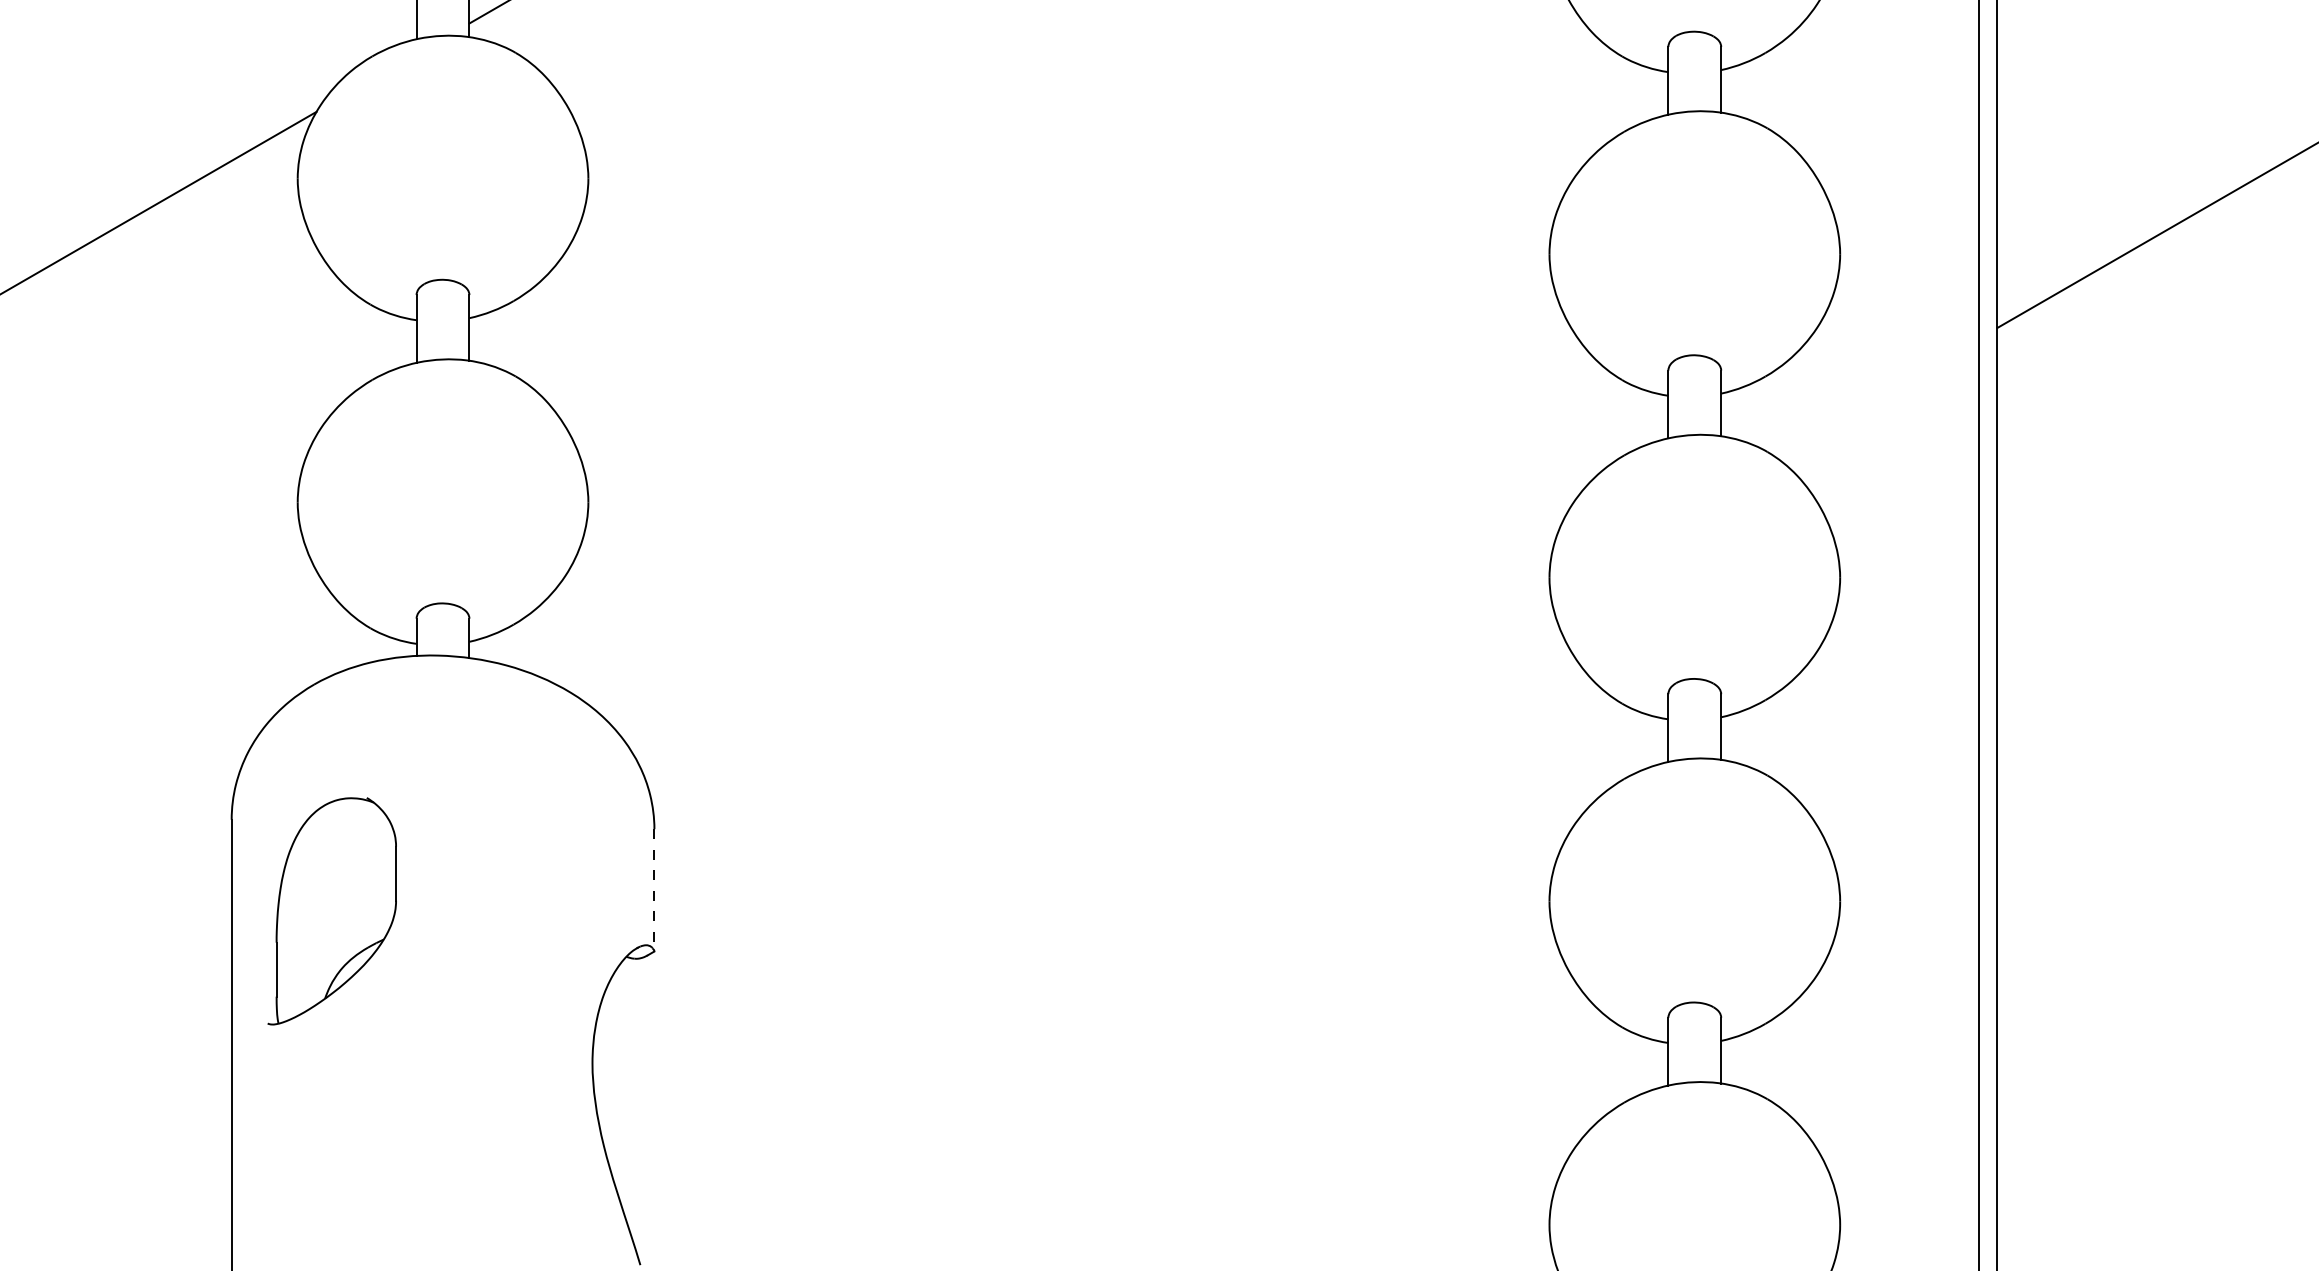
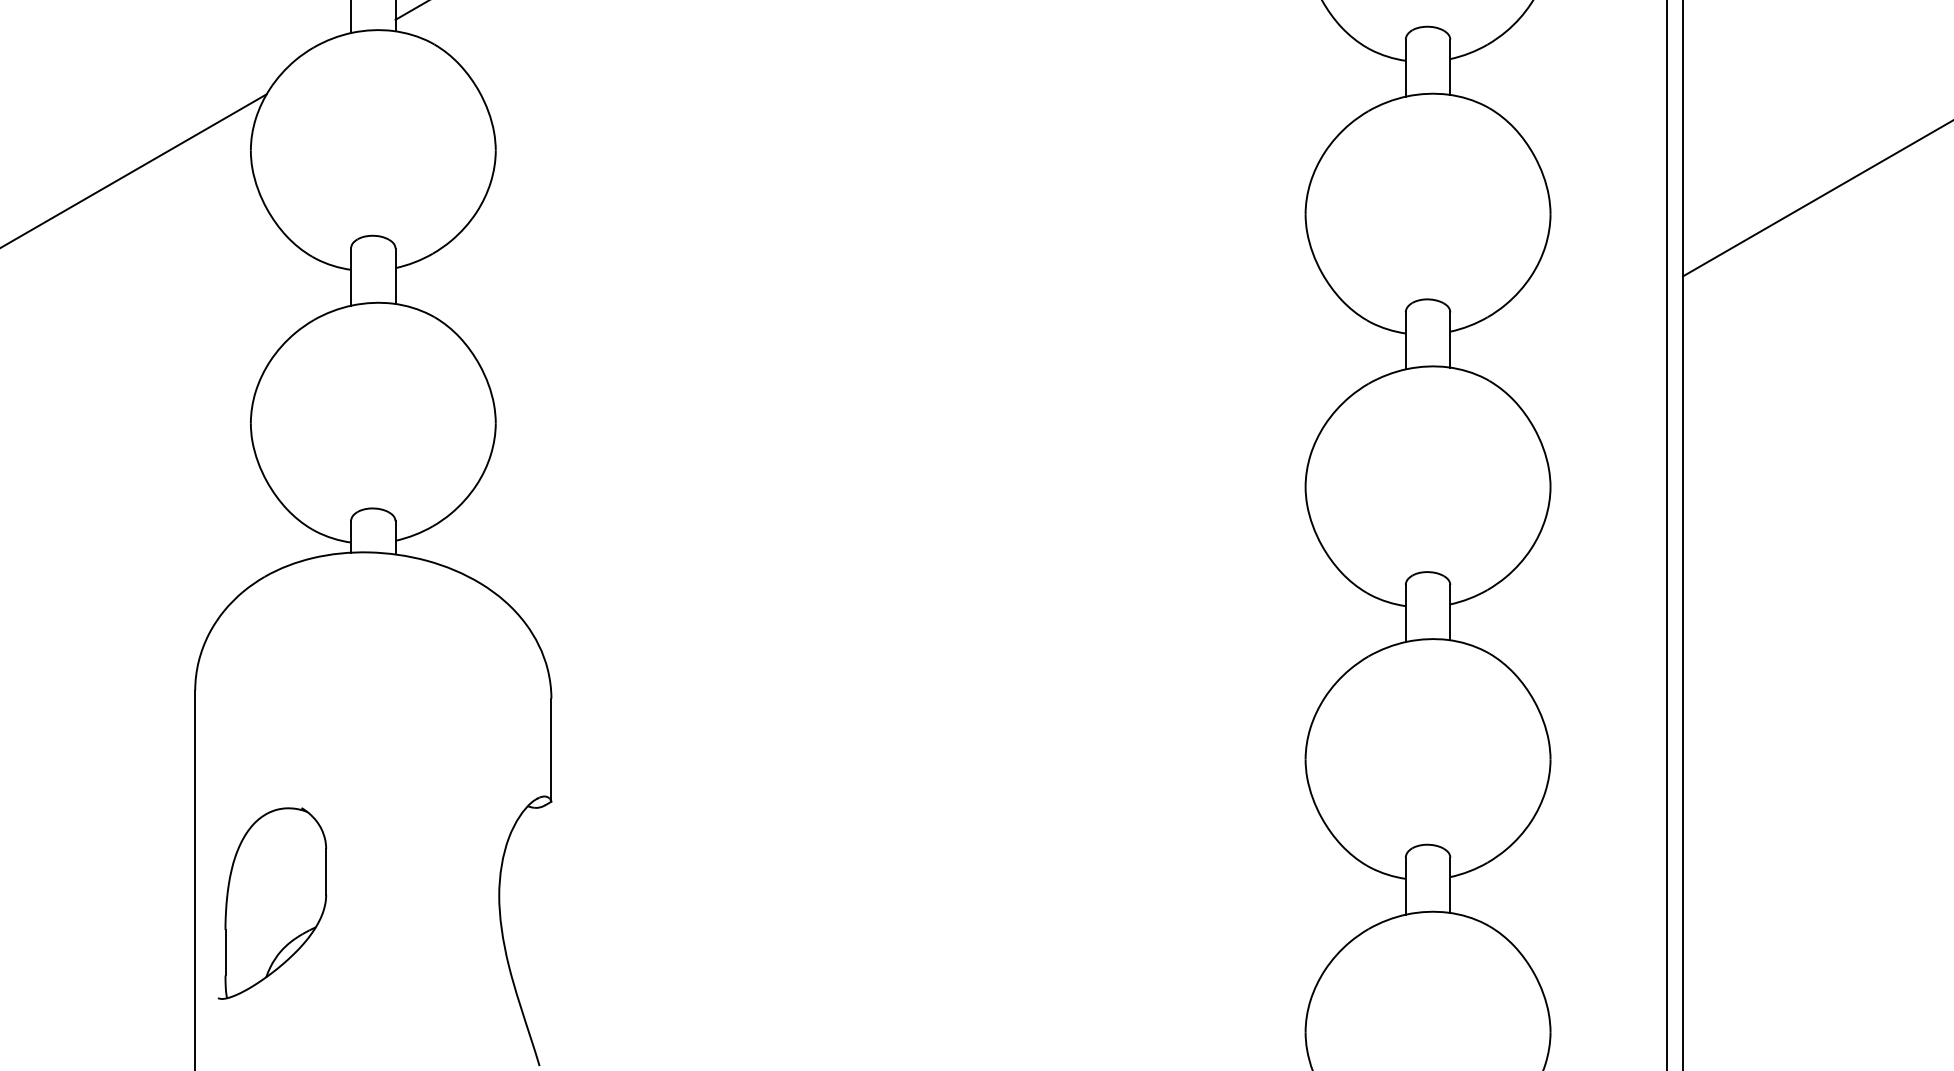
line: (654, 890) -> (551, 750), dashed -> solid
part: (331, 911) -> (271, 903), moved

